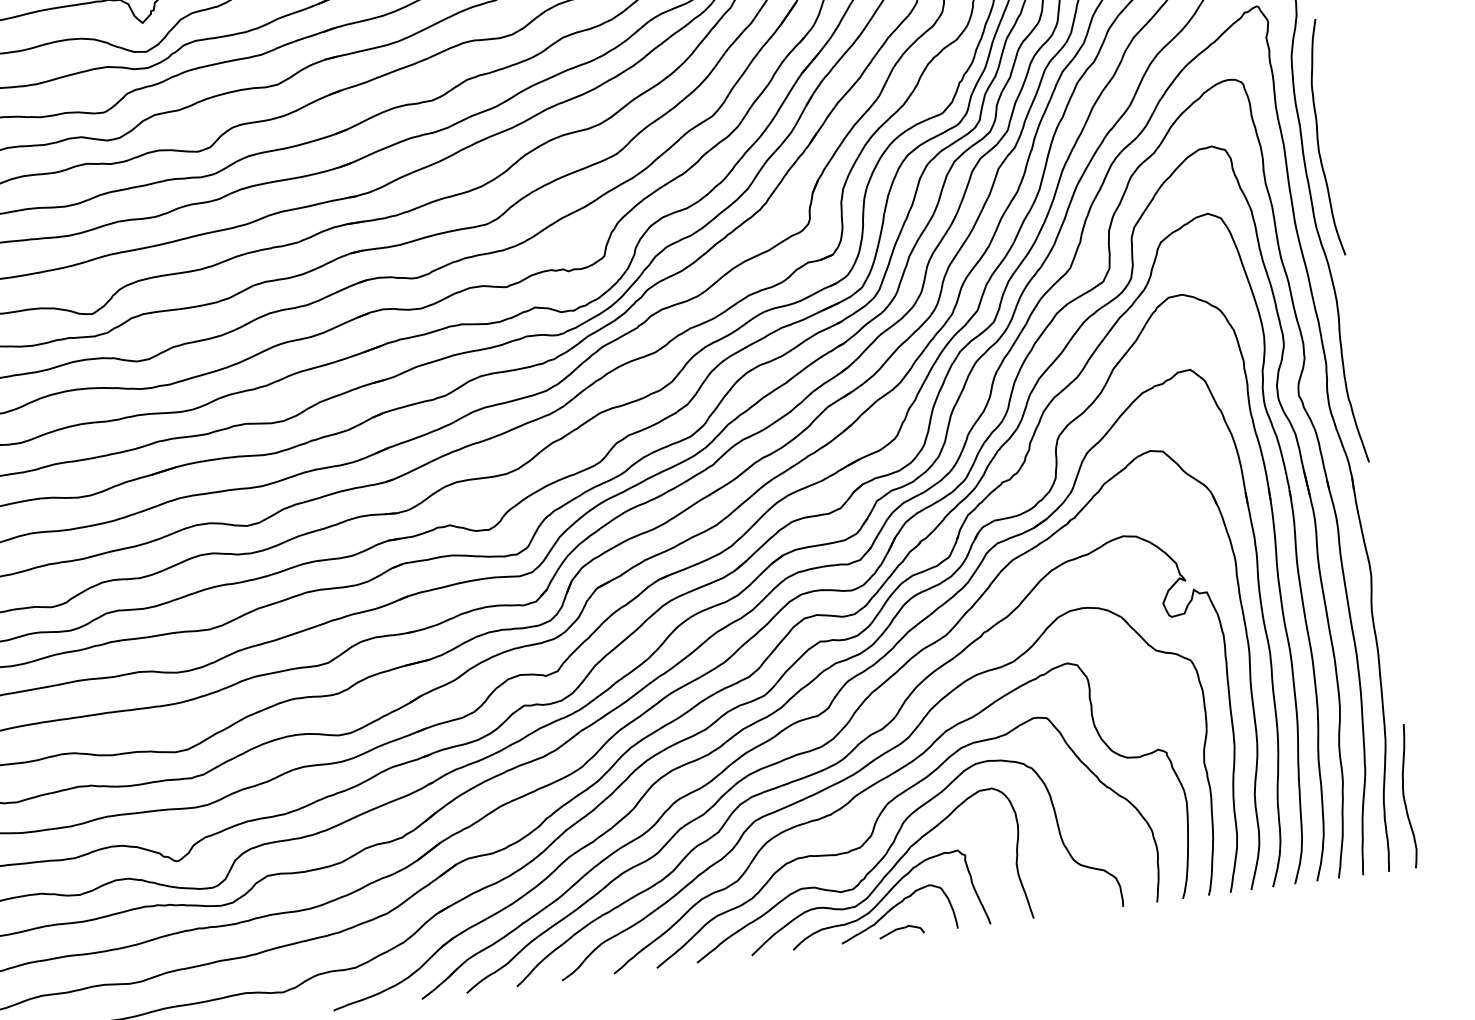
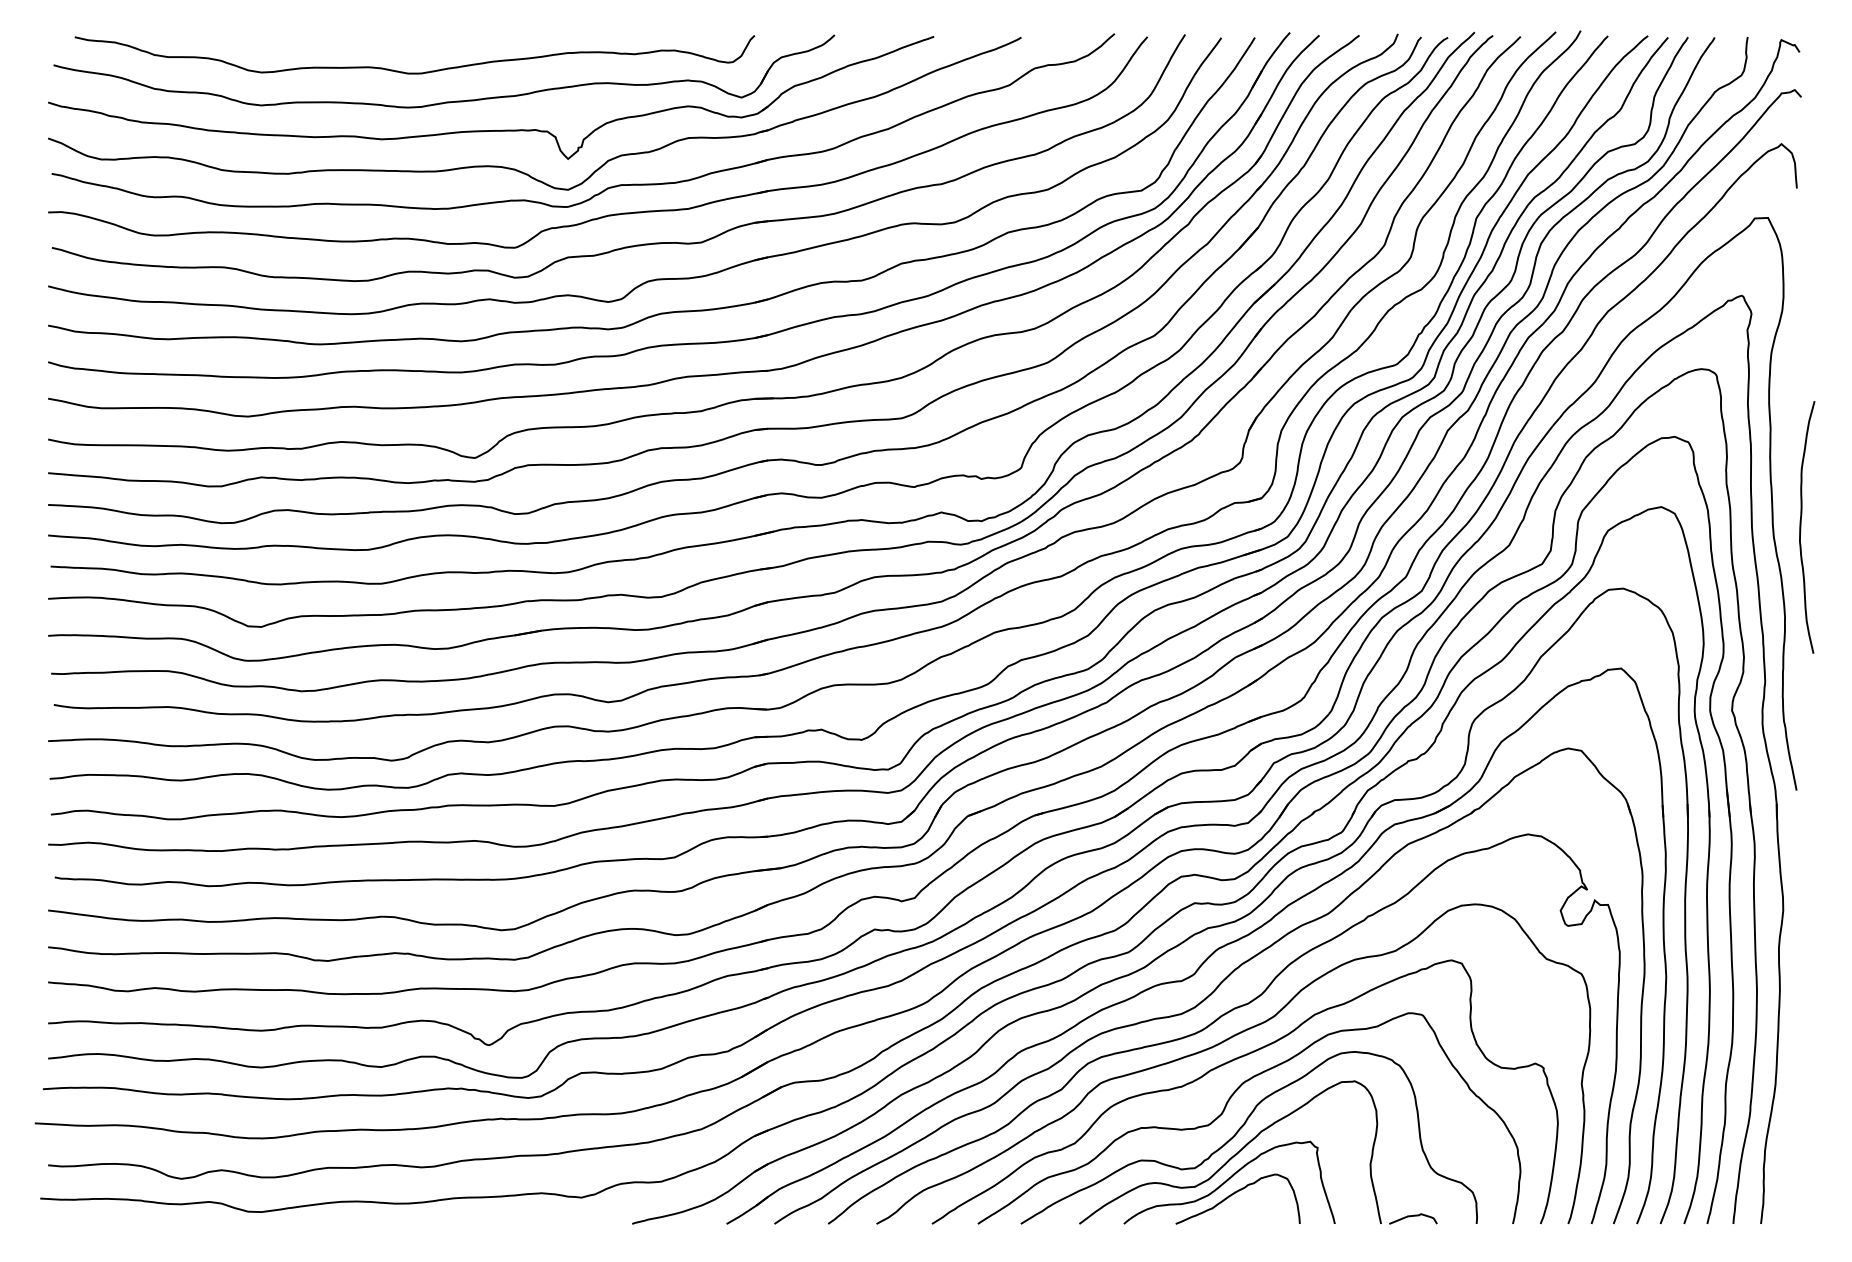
curve: (1318, 138) -> (1801, 527), moved
curve: (1404, 796) -> (1787, 1146), removed
curve: (901, 928) -> (1413, 1216), moved

